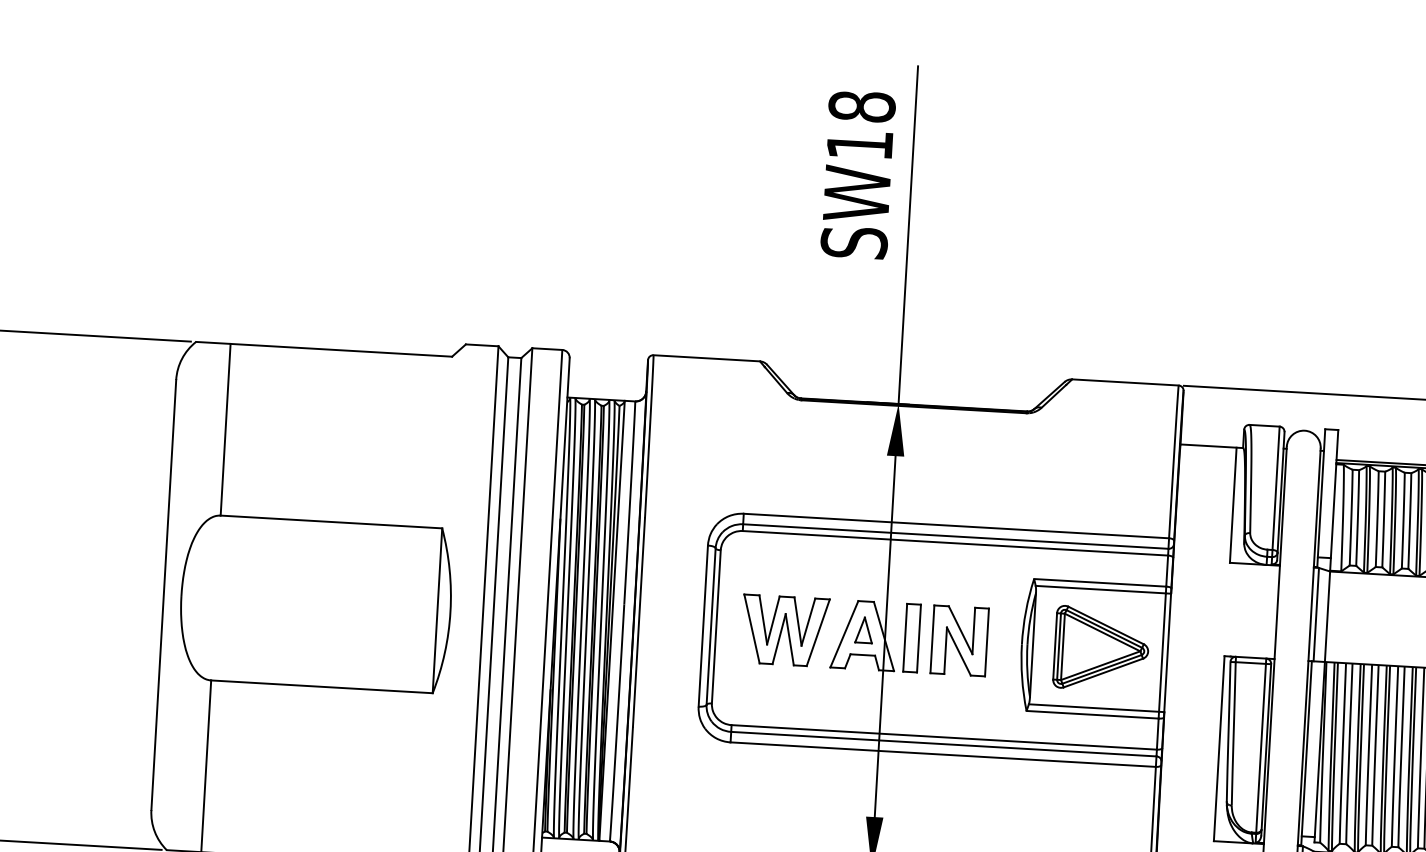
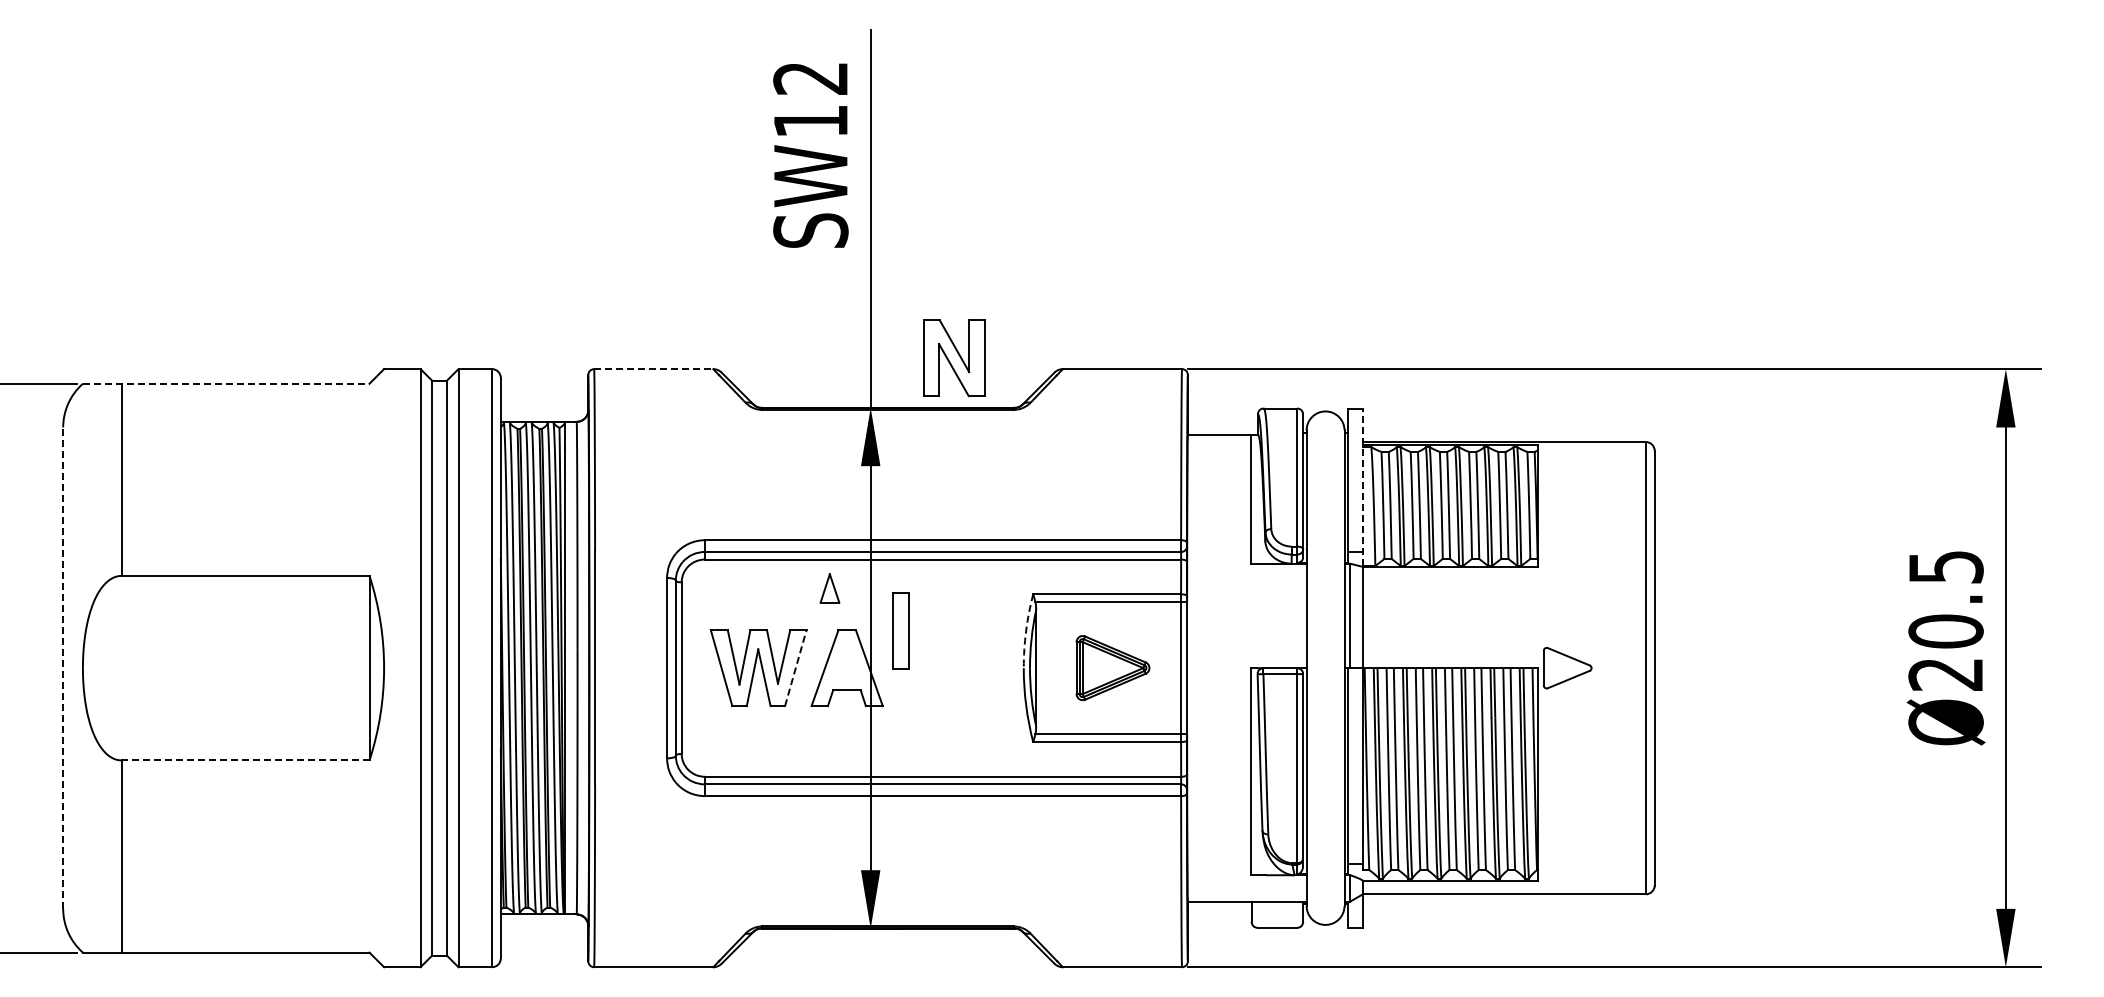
text: (861, 106) -> (810, 78), SW18 -> SW12
line: (324, 349) -> (226, 383), solid -> dashed
line: (706, 358) -> (653, 369), solid -> dashed
line: (1333, 500) -> (1362, 487), solid -> dashed
line: (164, 595) -> (63, 668), solid -> dashed
arc: (1026, 610) -> (1026, 630), solid -> dashed
part: (863, 630) -> (829, 588), moved
line: (818, 632) -> (795, 667), solid -> dashed
part: (911, 637) -> (900, 630), moved
part: (960, 641) -> (954, 358), moved
part: (1101, 648) -> (1112, 667), size x0.7
line: (321, 686) -> (245, 760), solid -> dashed

